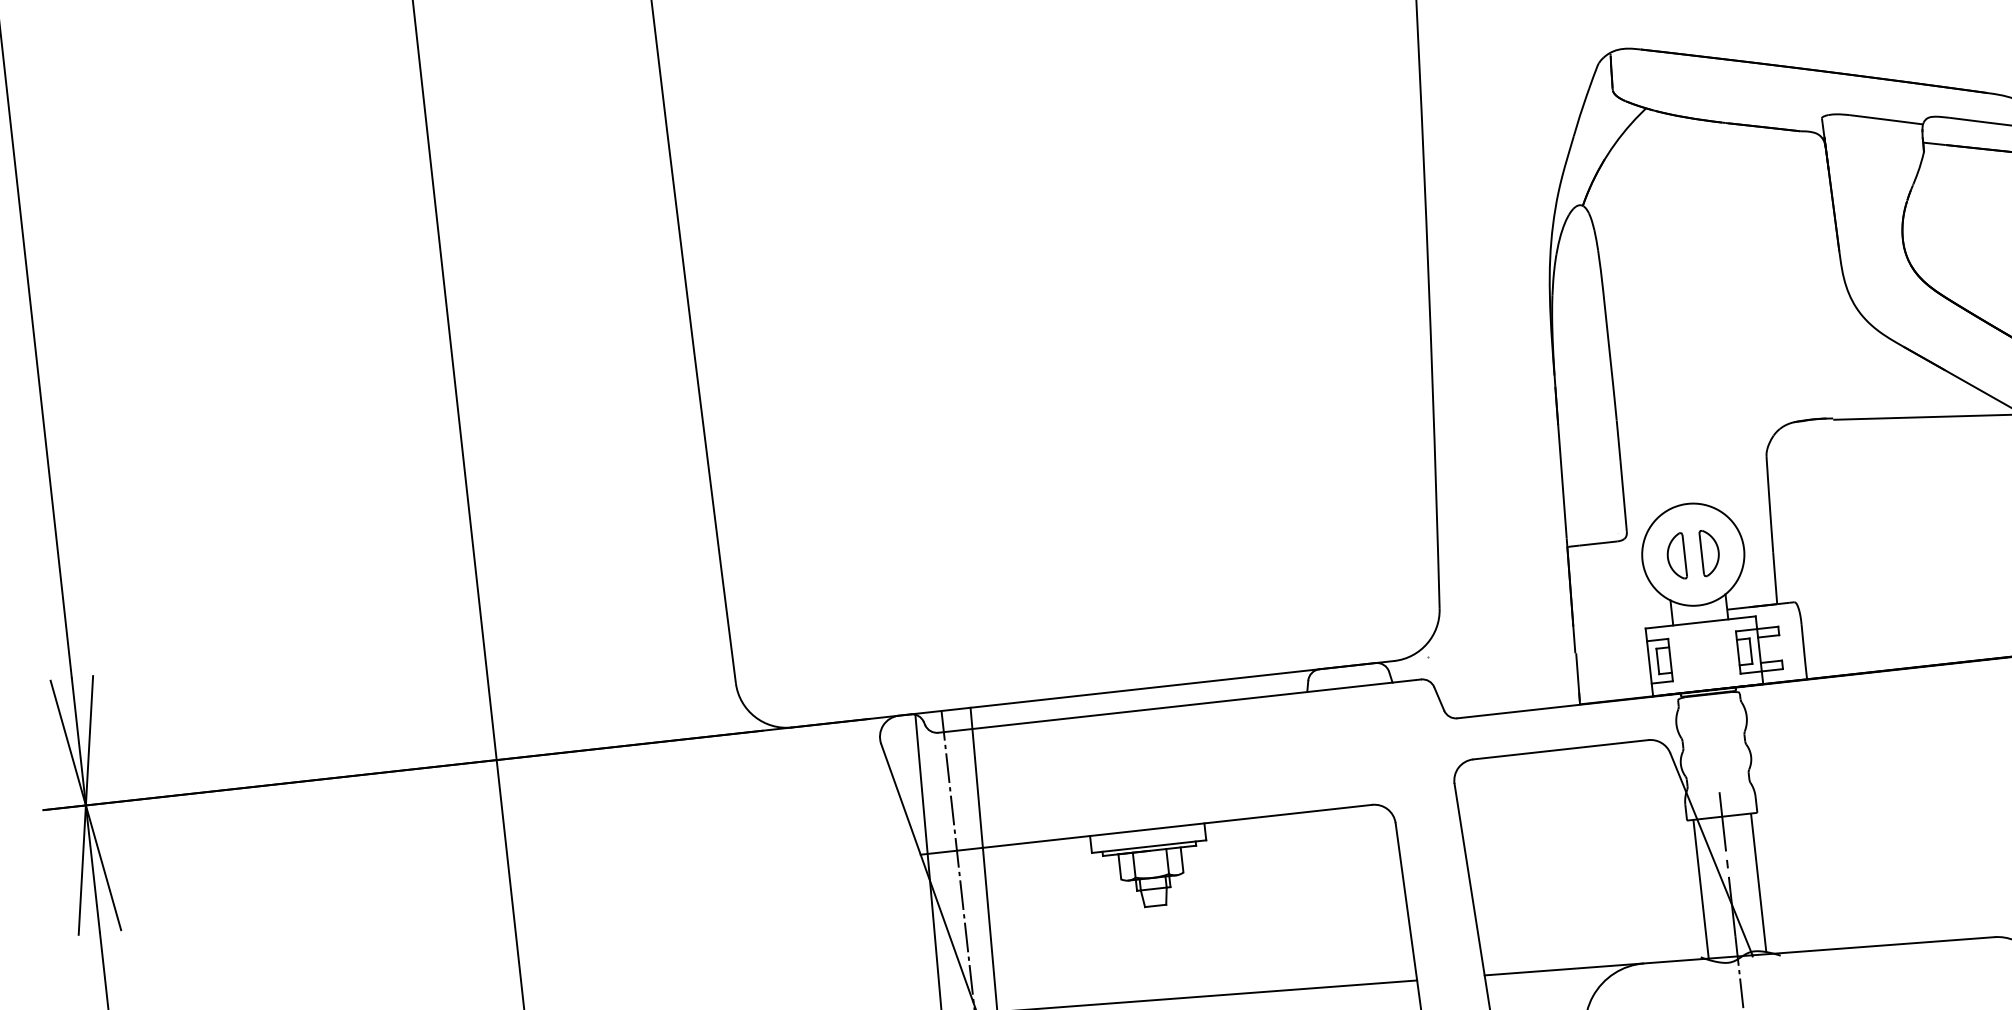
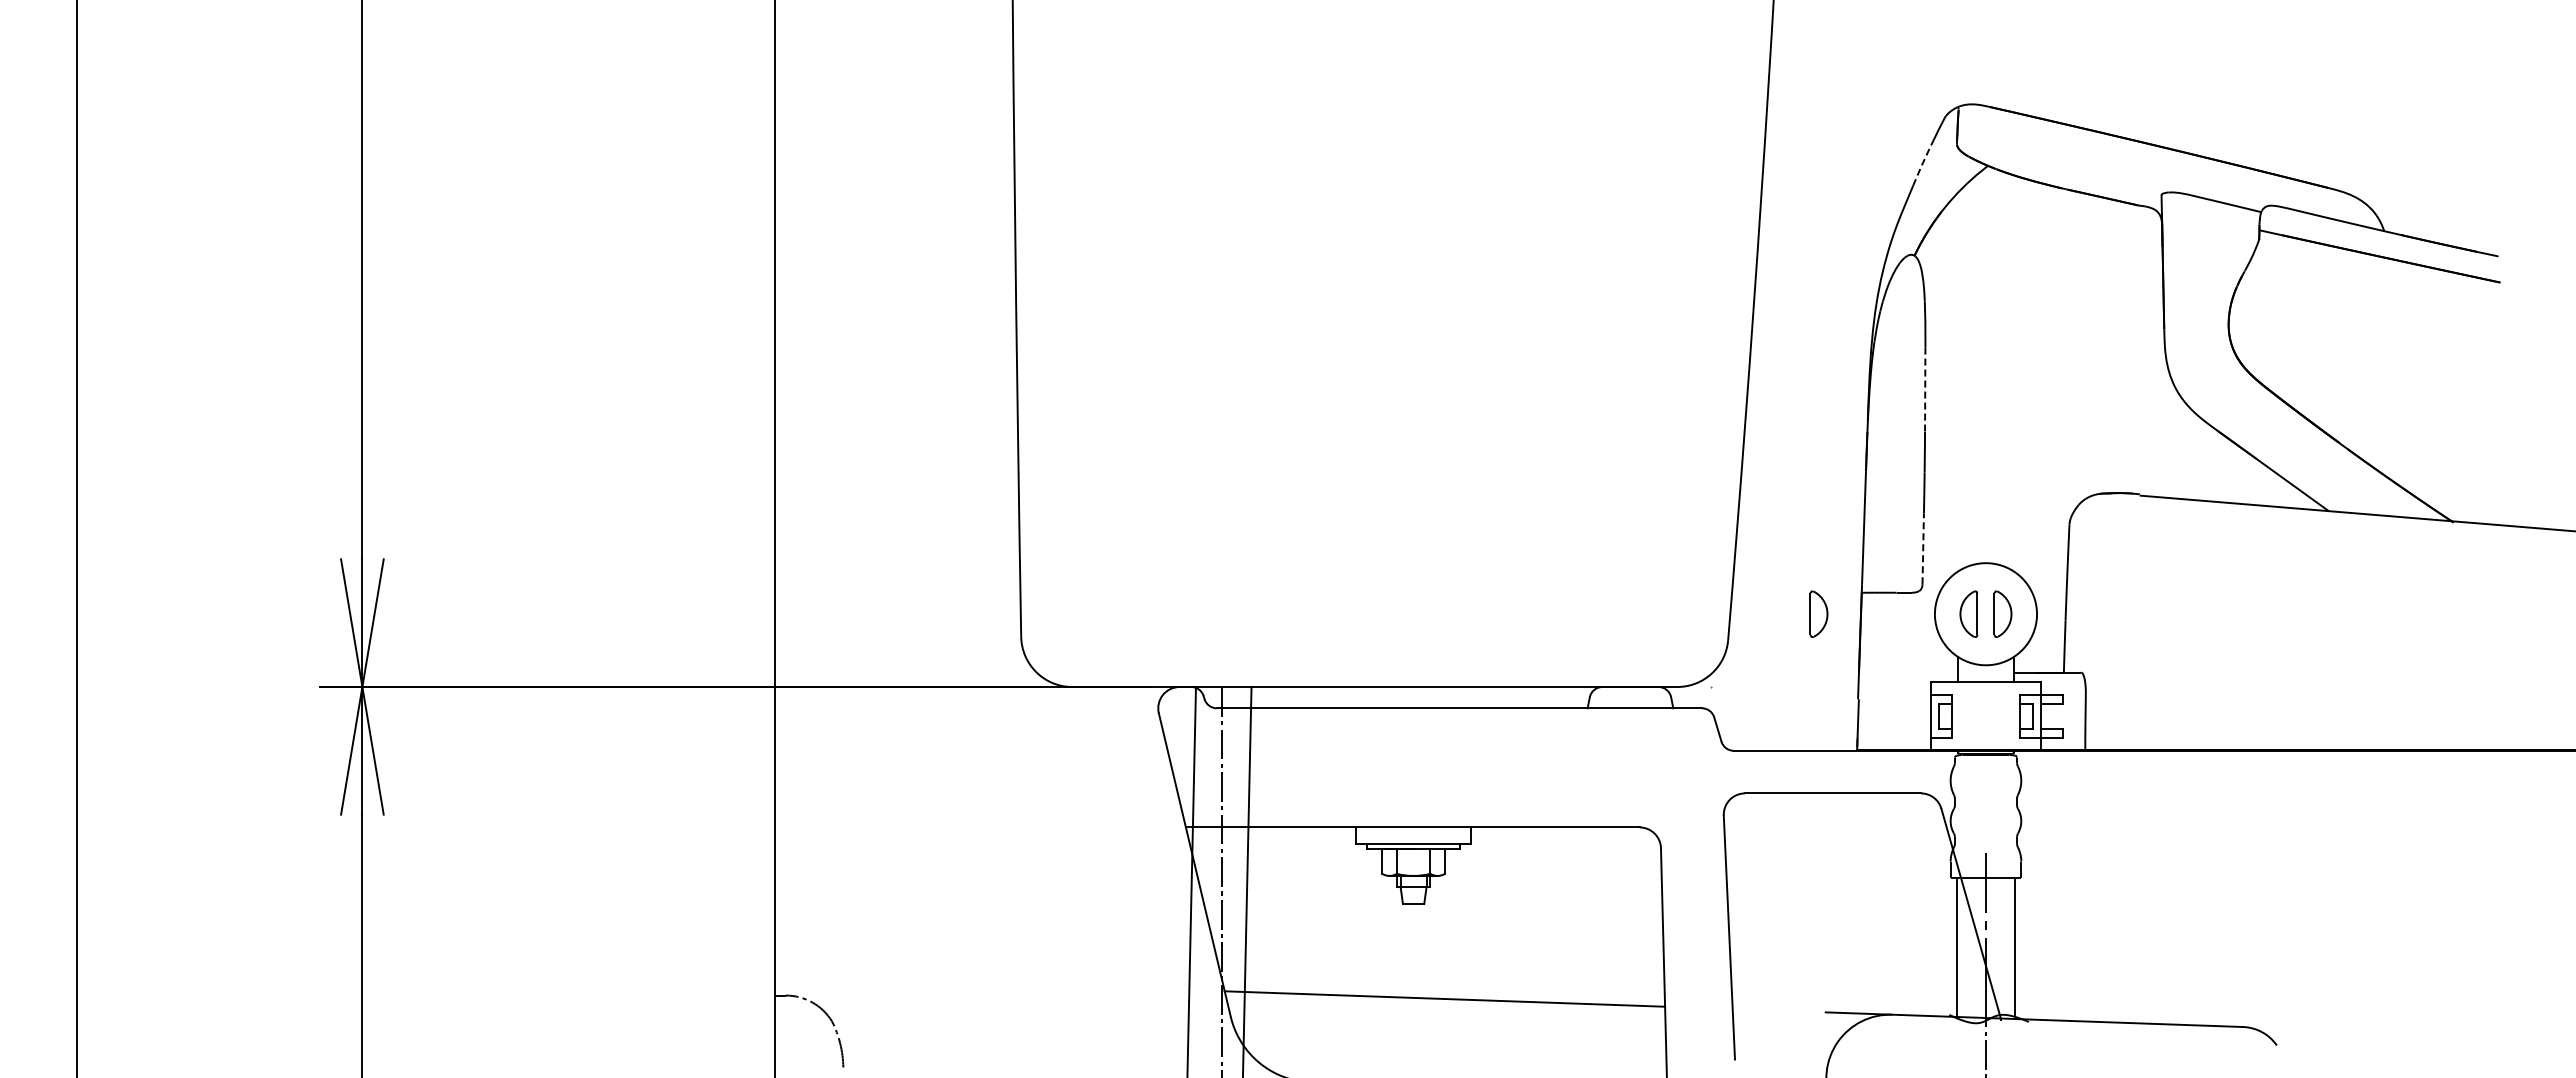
line: (1581, 112) -> (1923, 162), solid -> dashed
line: (1608, 338) -> (1925, 390), solid -> dashed
line: (1623, 496) -> (1923, 548), solid -> dashed
part: (1526, 572) -> (1818, 613), added
line: (1529, 971) -> (1777, 1010), removed

